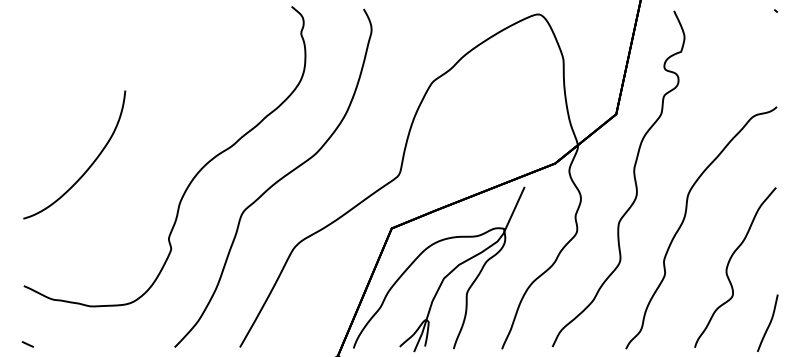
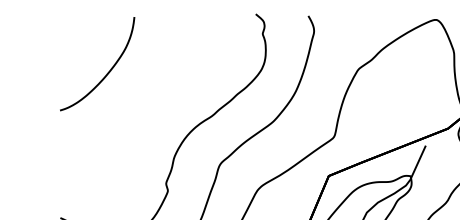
curve: (90, 164) -> (109, 70), moved

